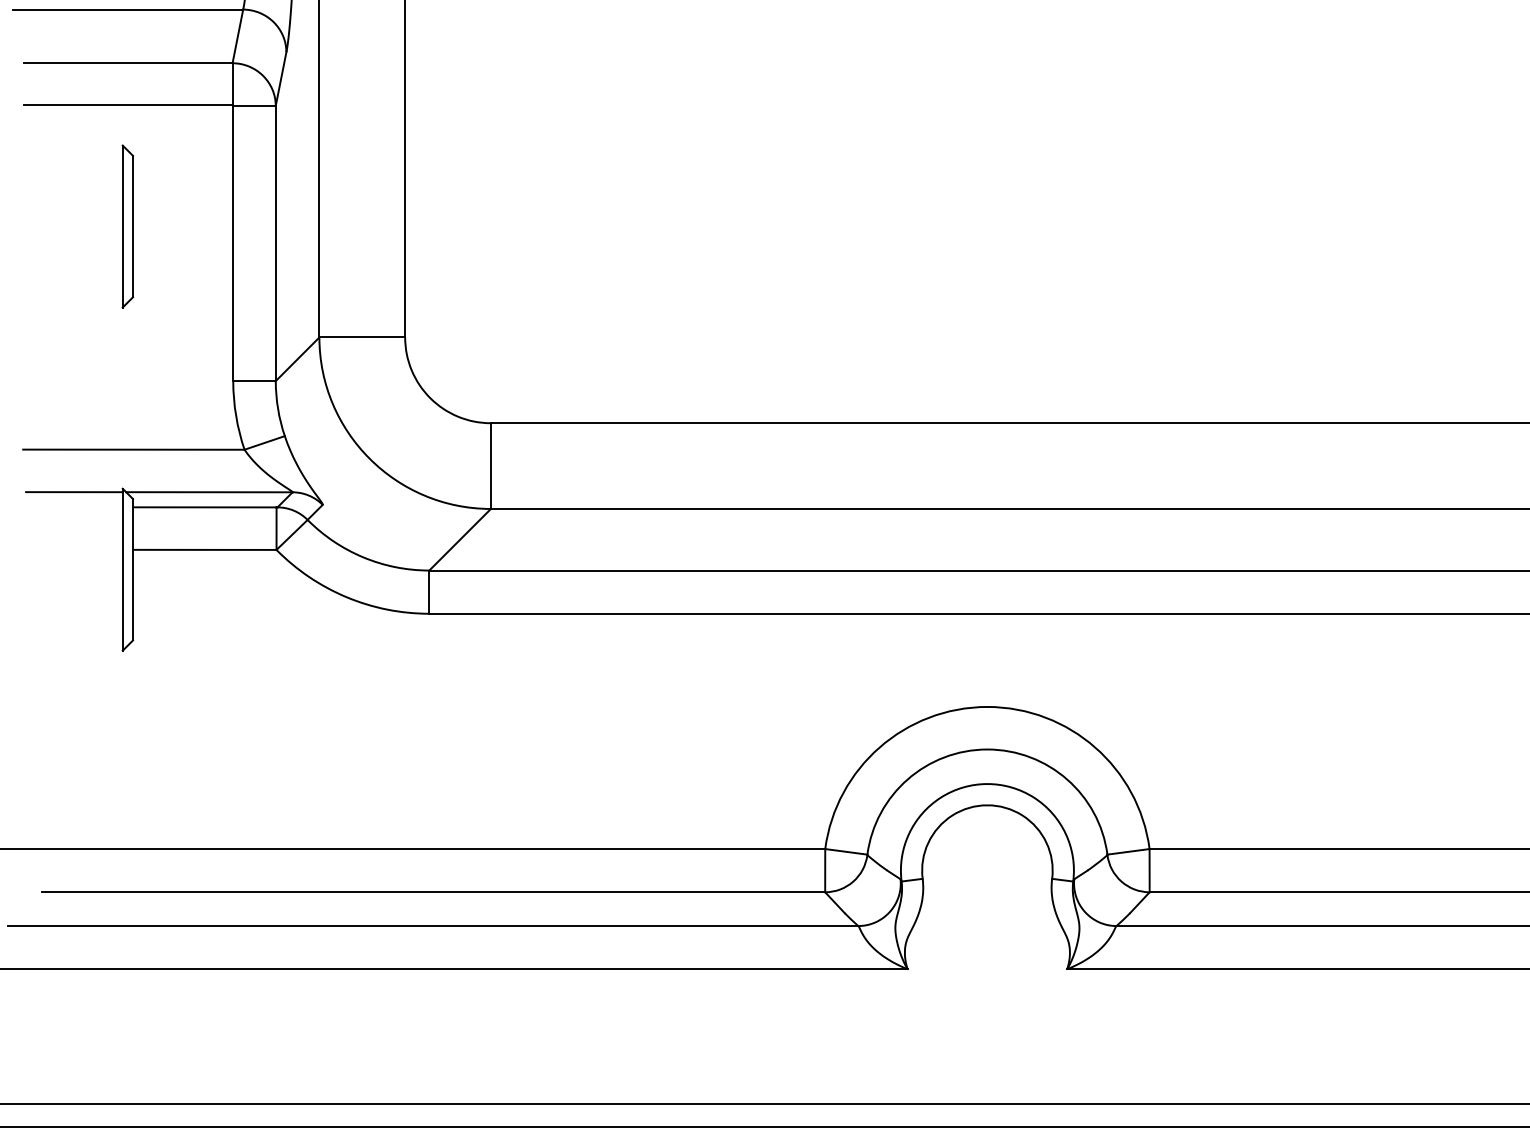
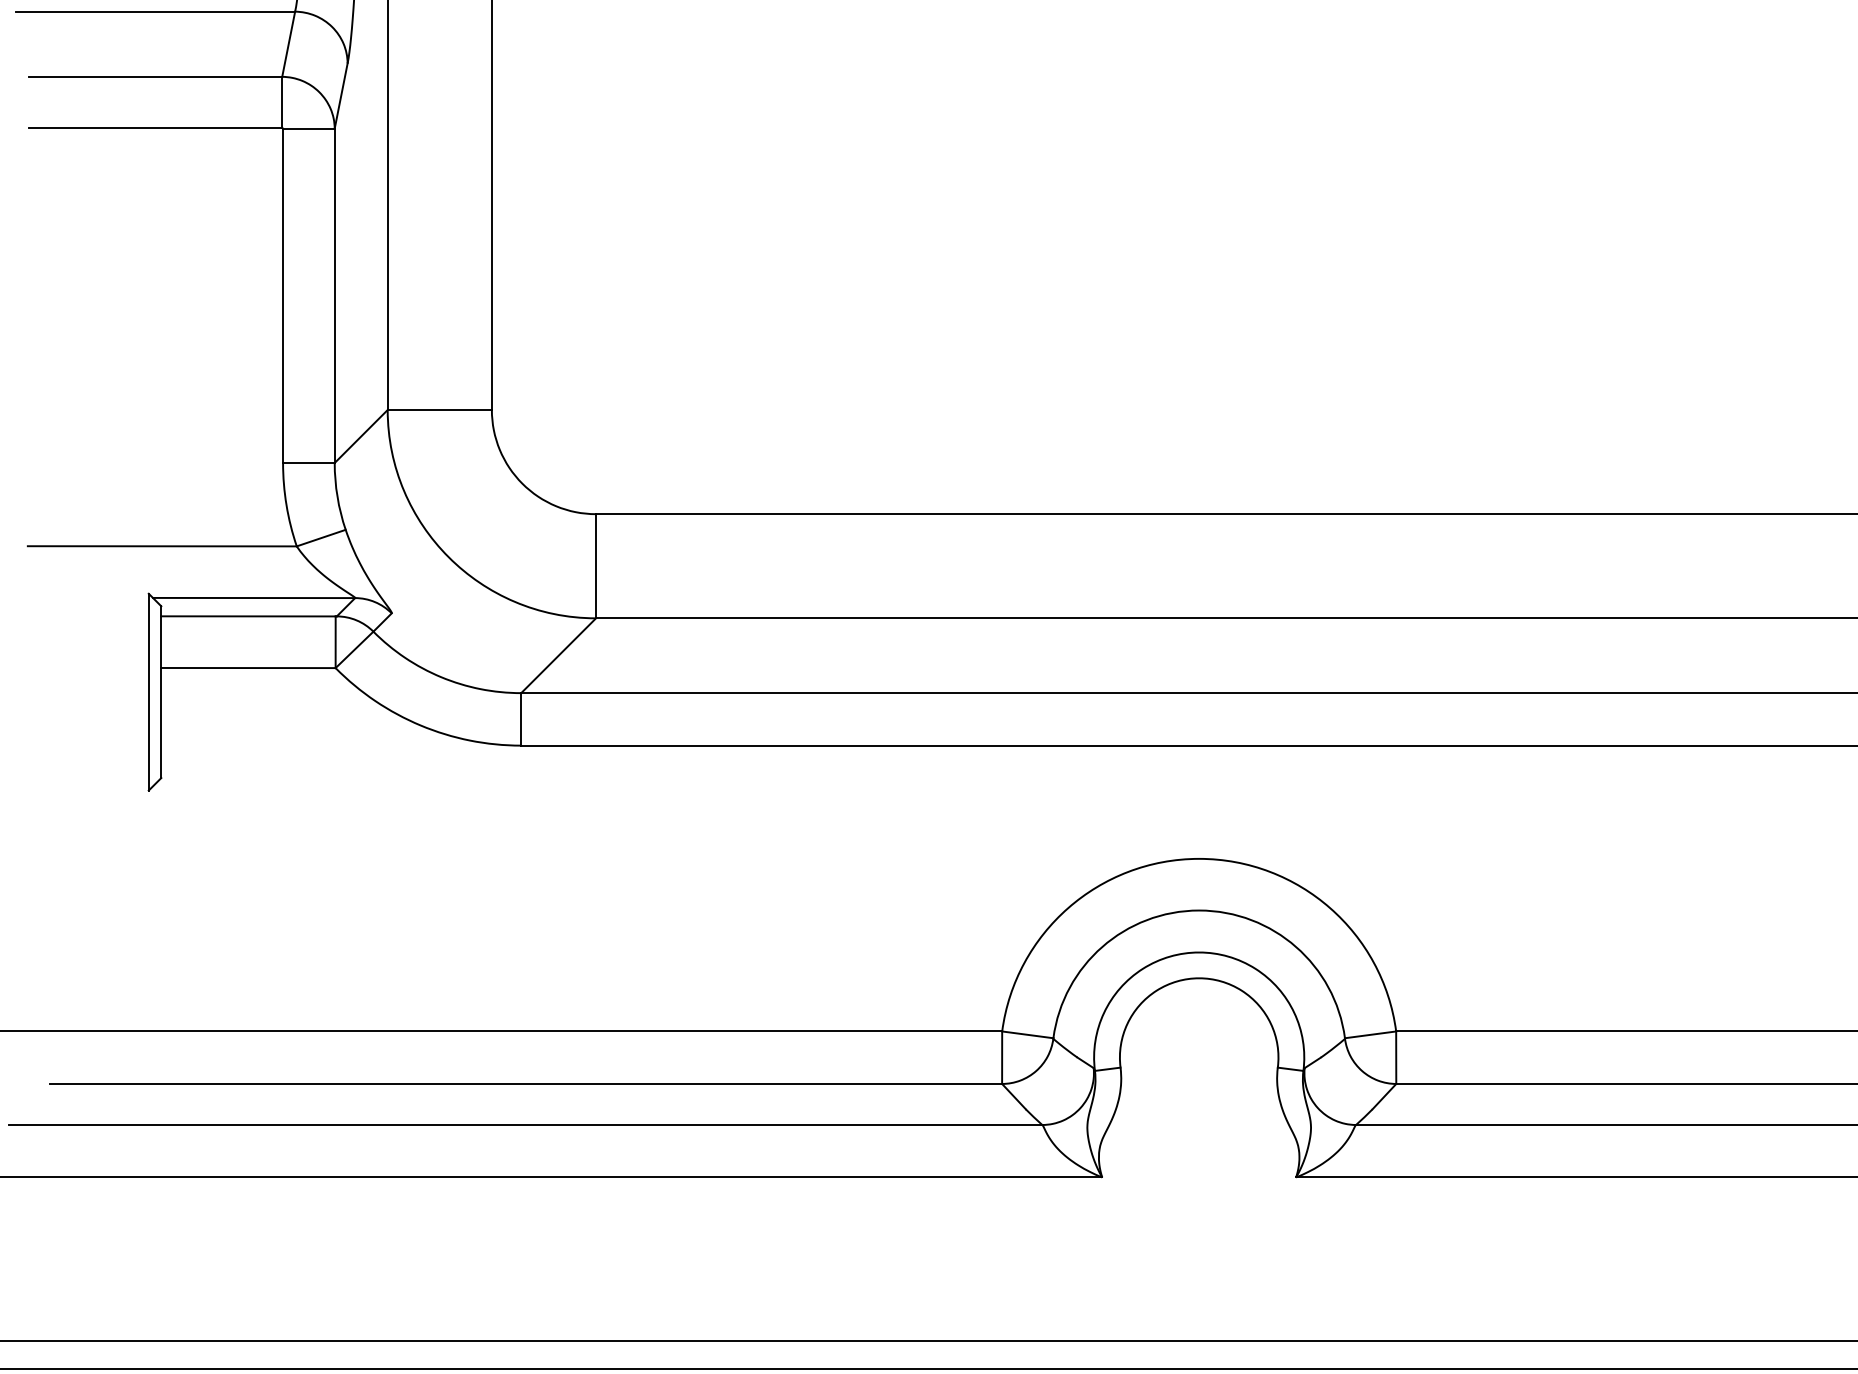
part: (127, 225) -> (154, 274), removed
line: (73, 491) -> (89, 597), removed

